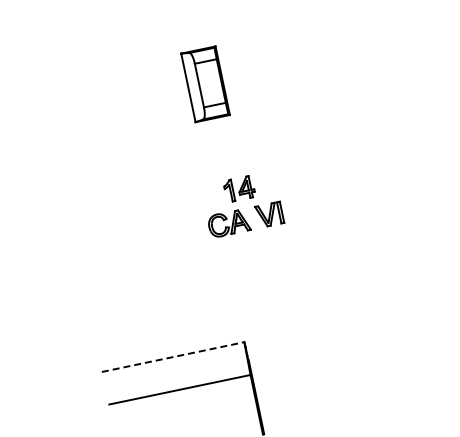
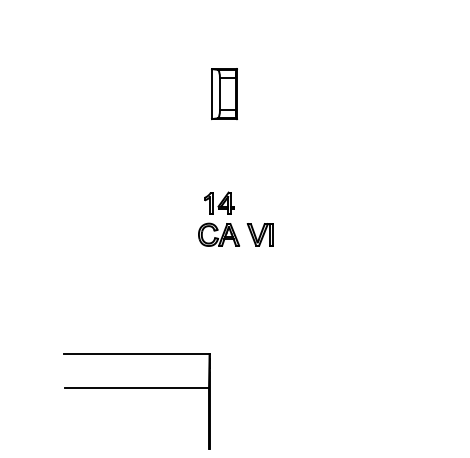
part: (205, 84) -> (224, 94), size x0.71
part: (239, 188) -> (219, 202), moved
line: (172, 357) -> (136, 354), dashed -> solid

